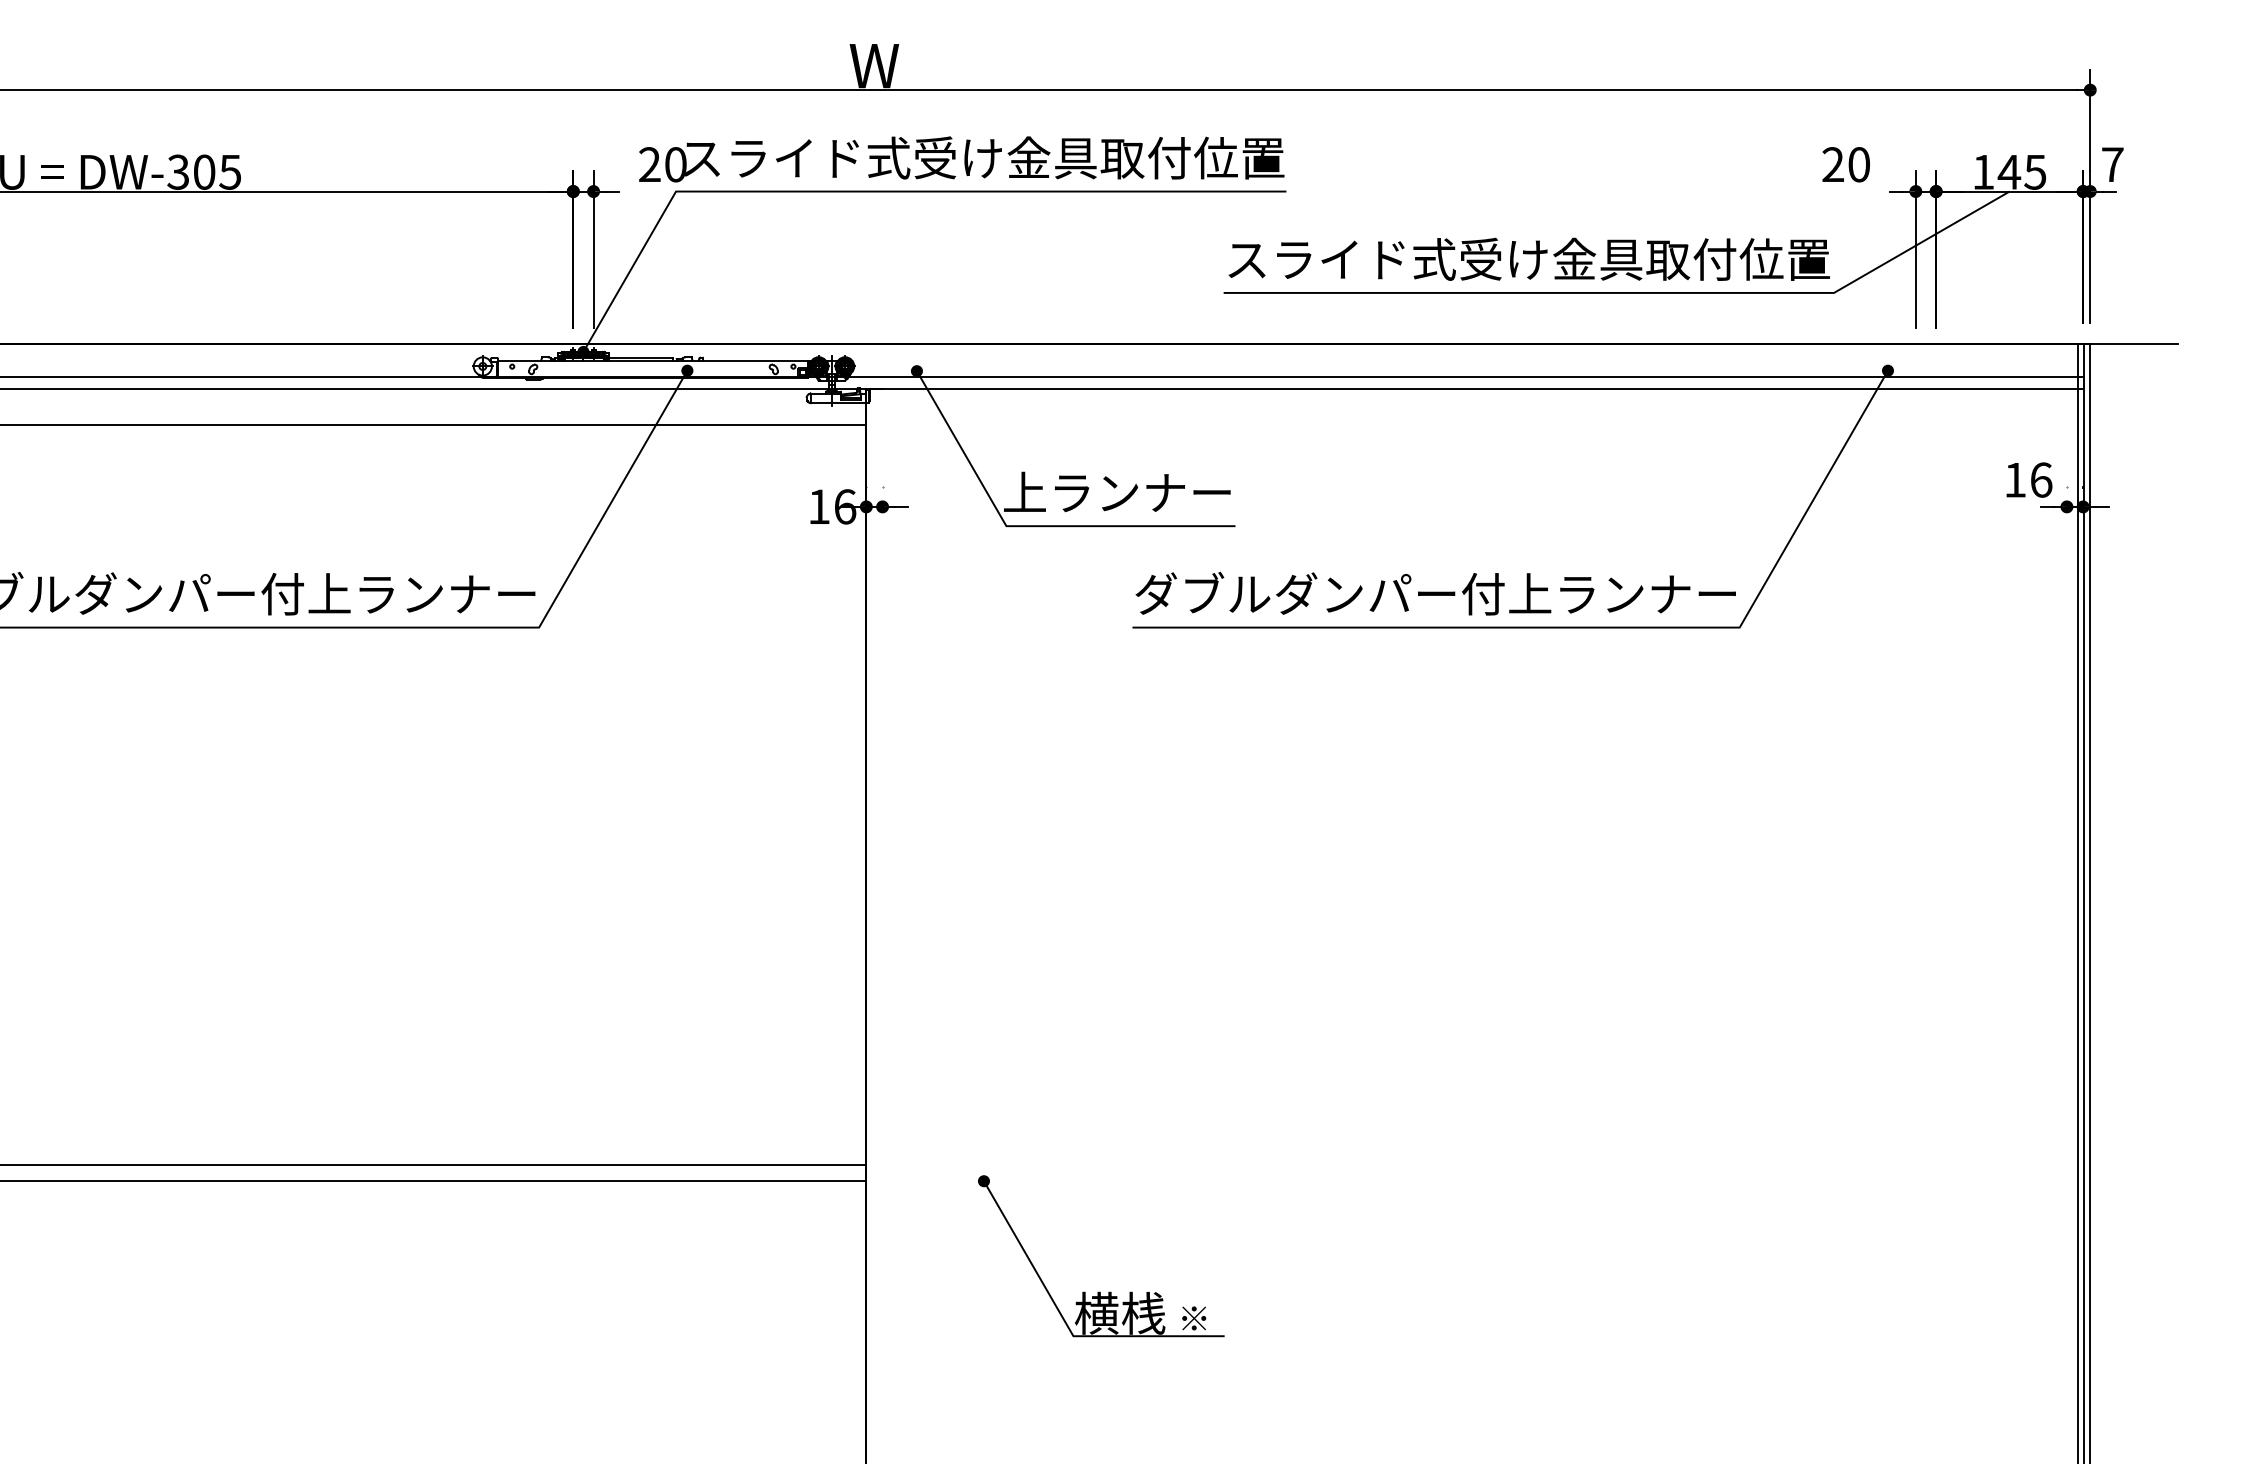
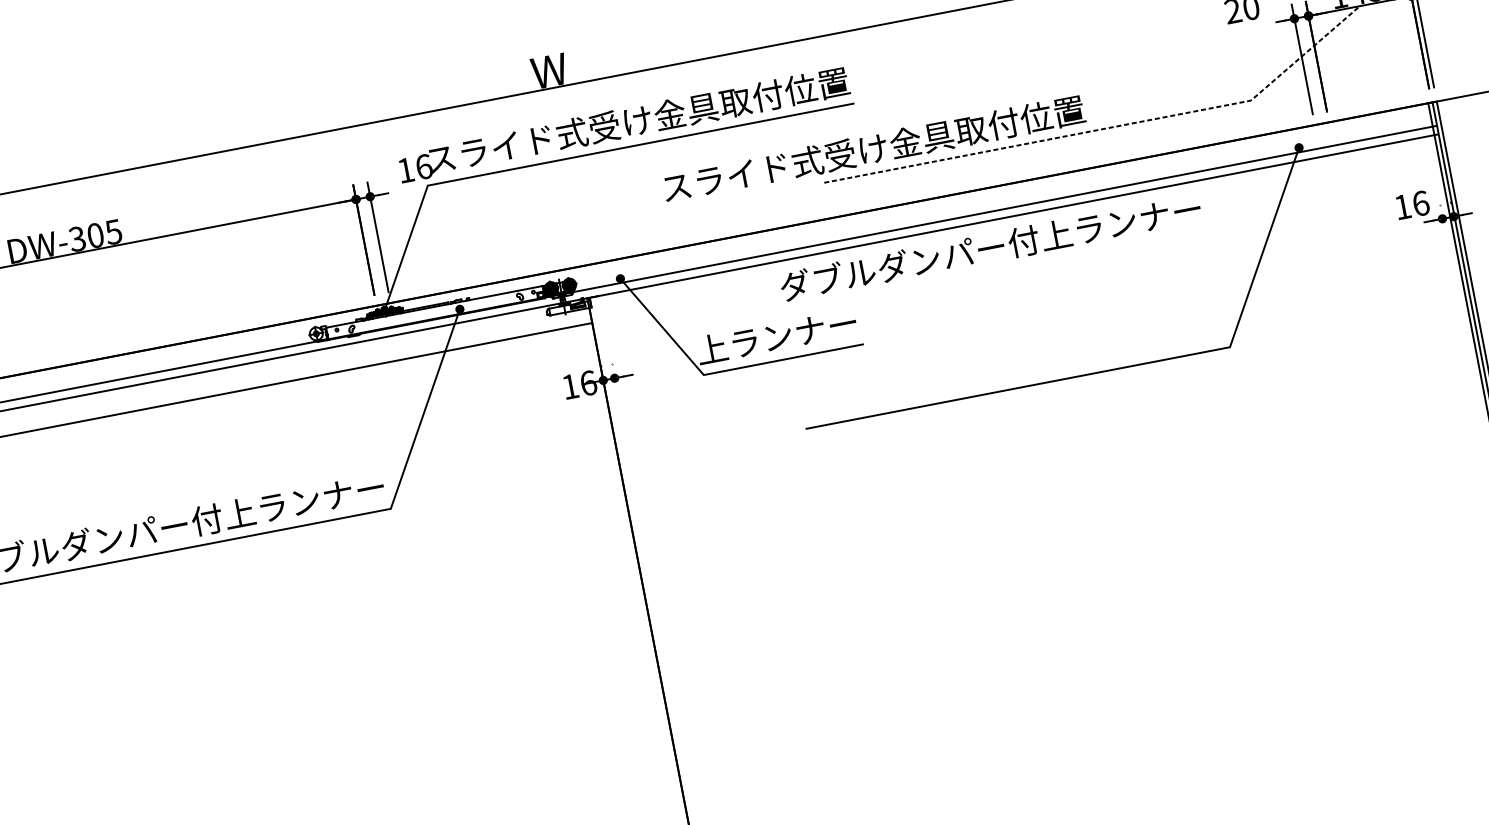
text: (662, 164) -> (414, 168), 20 -> 16
text: (1528, 258) -> (873, 148), moved
line: (1631, 292) -> (1109, 127), solid -> dashed
text: (1435, 593) -> (990, 247), moved

